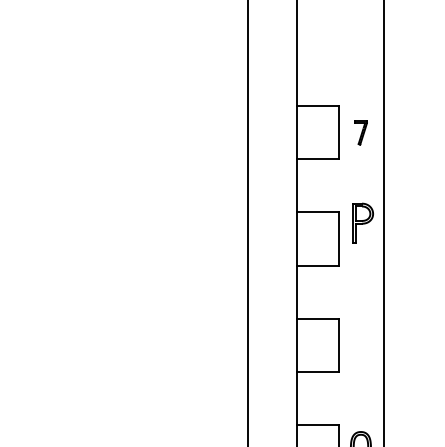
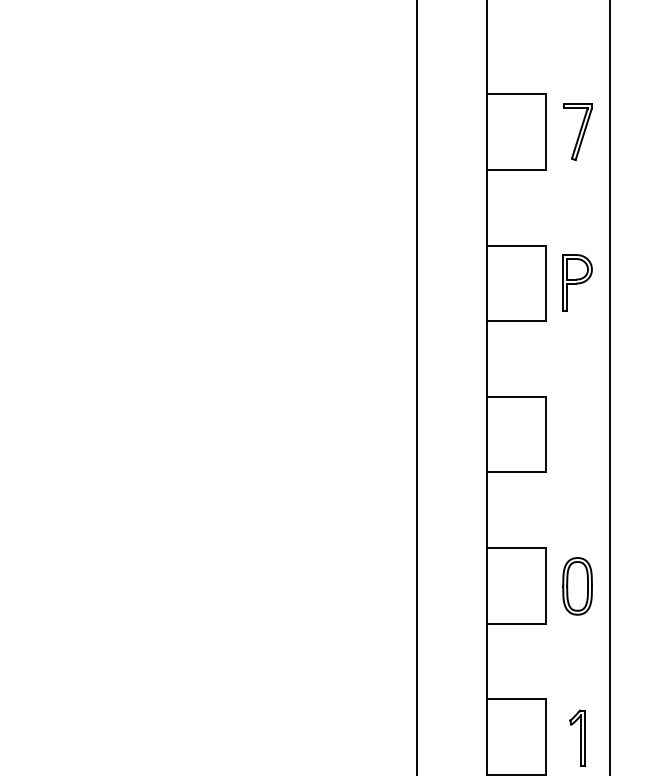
part: (360, 133) -> (577, 132), size x1.67
part: (362, 222) -> (577, 282), moved

